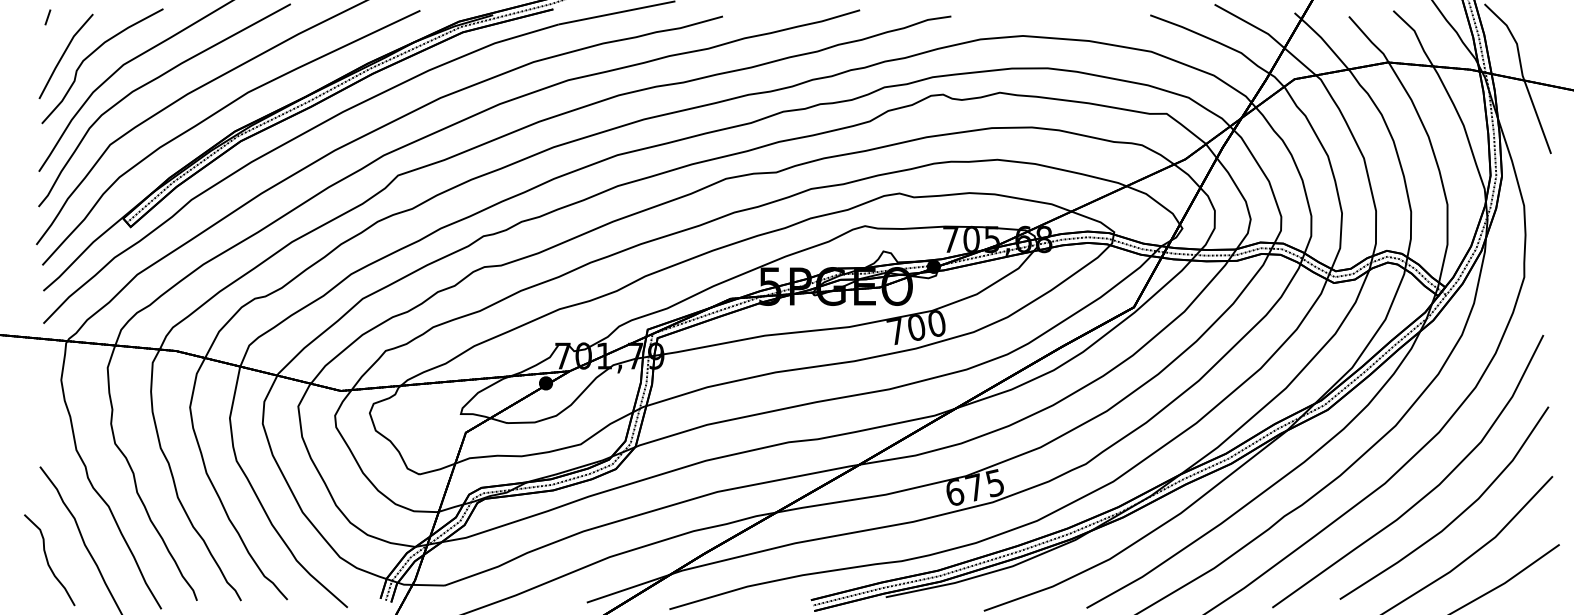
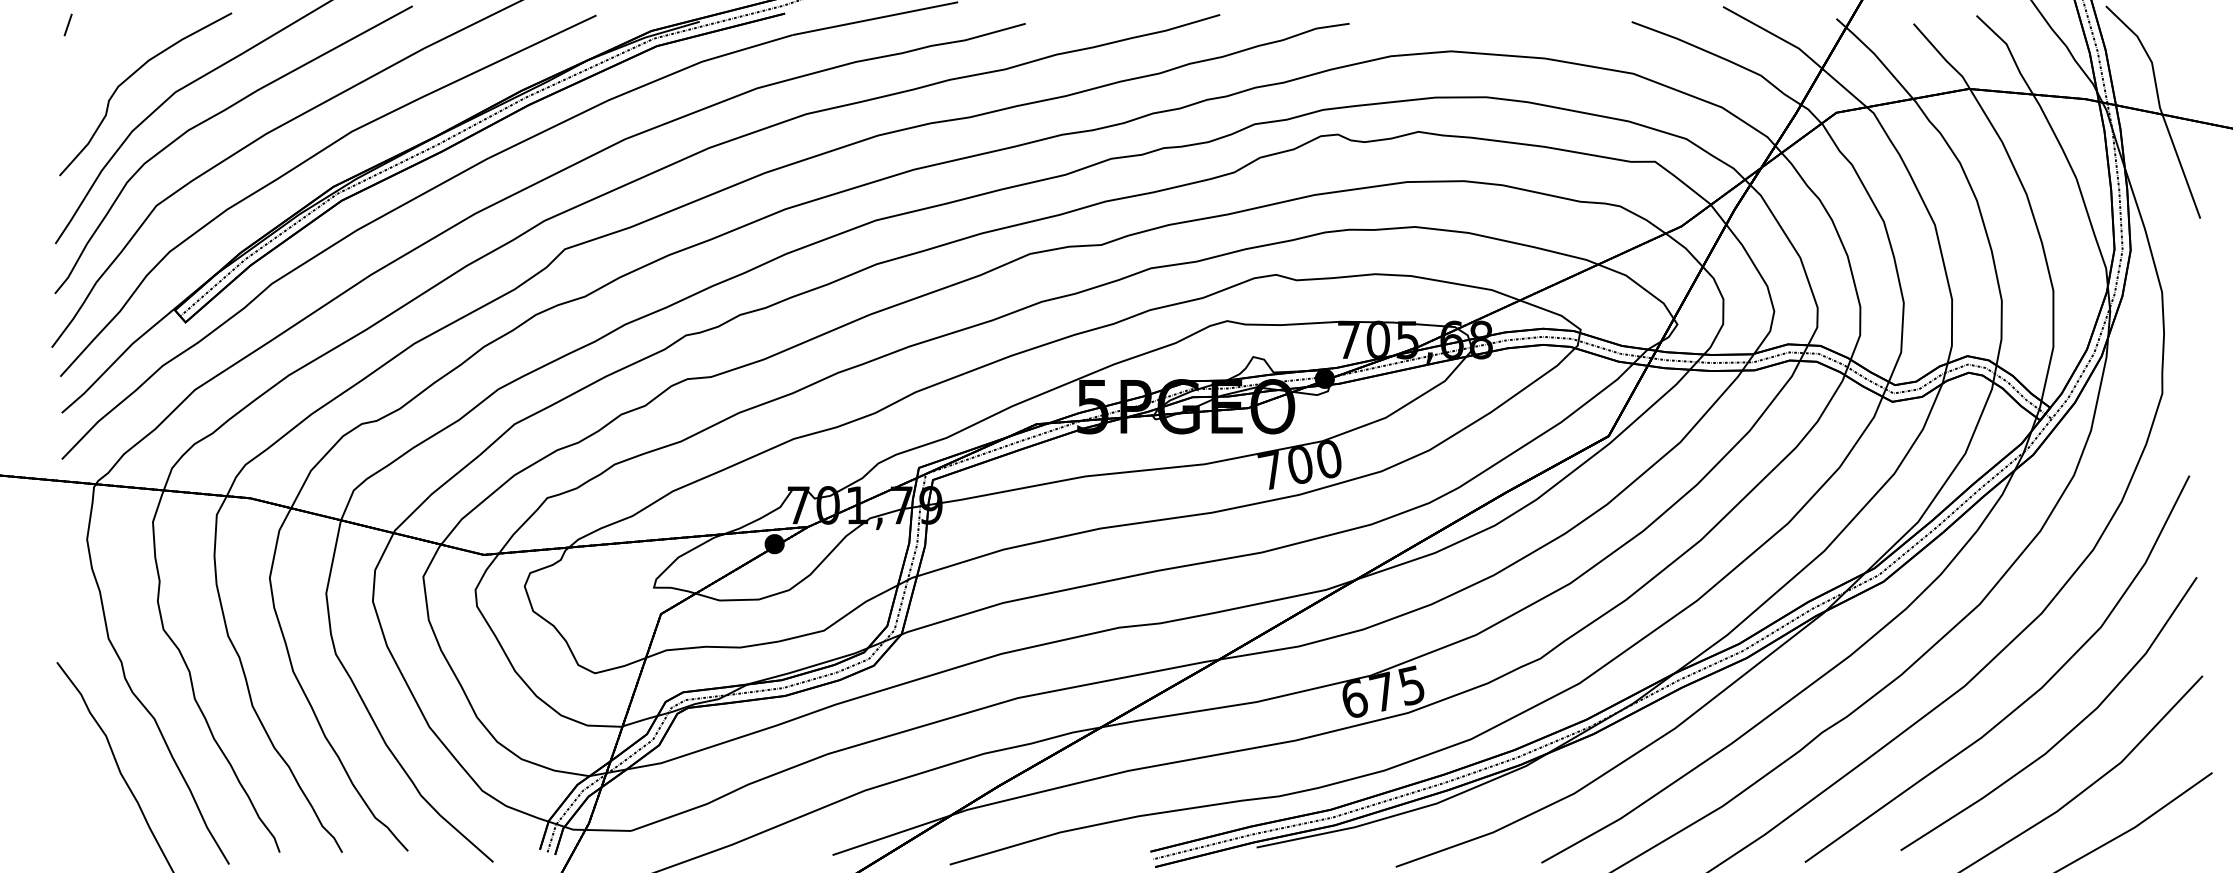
line: (63, 55) -> (90, 79), removed
curve: (48, 560) -> (68, 795), removed

